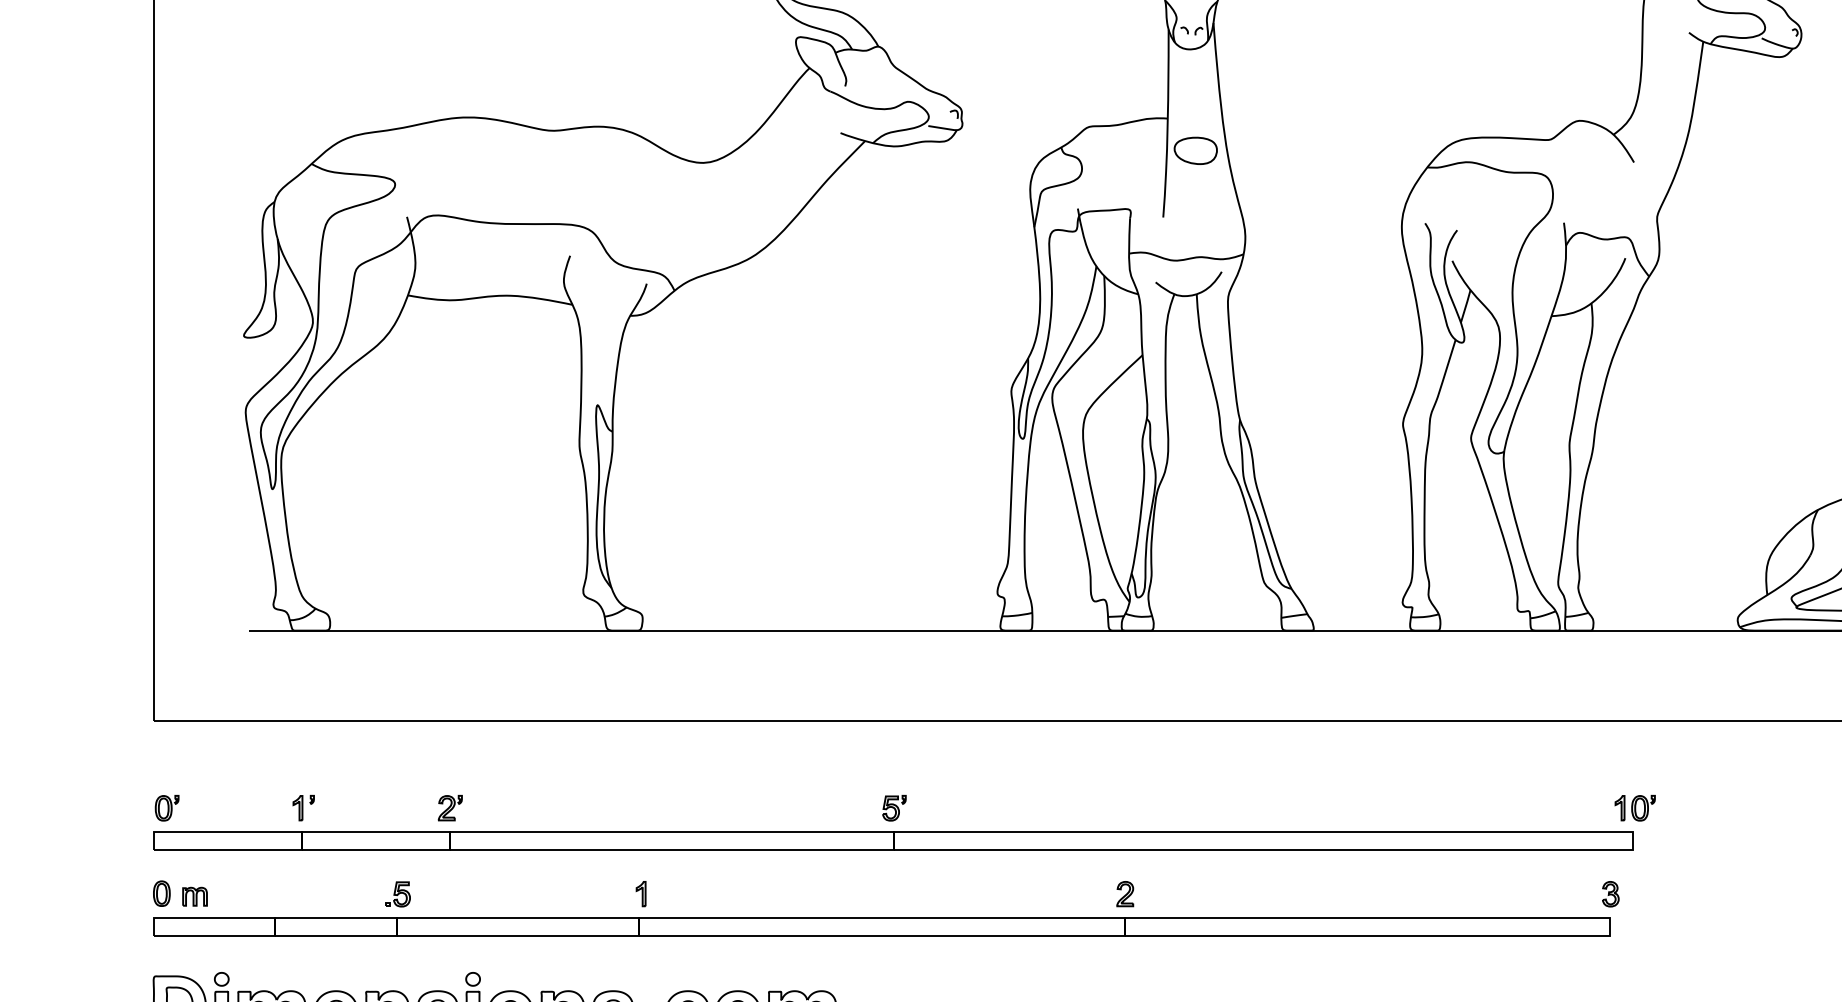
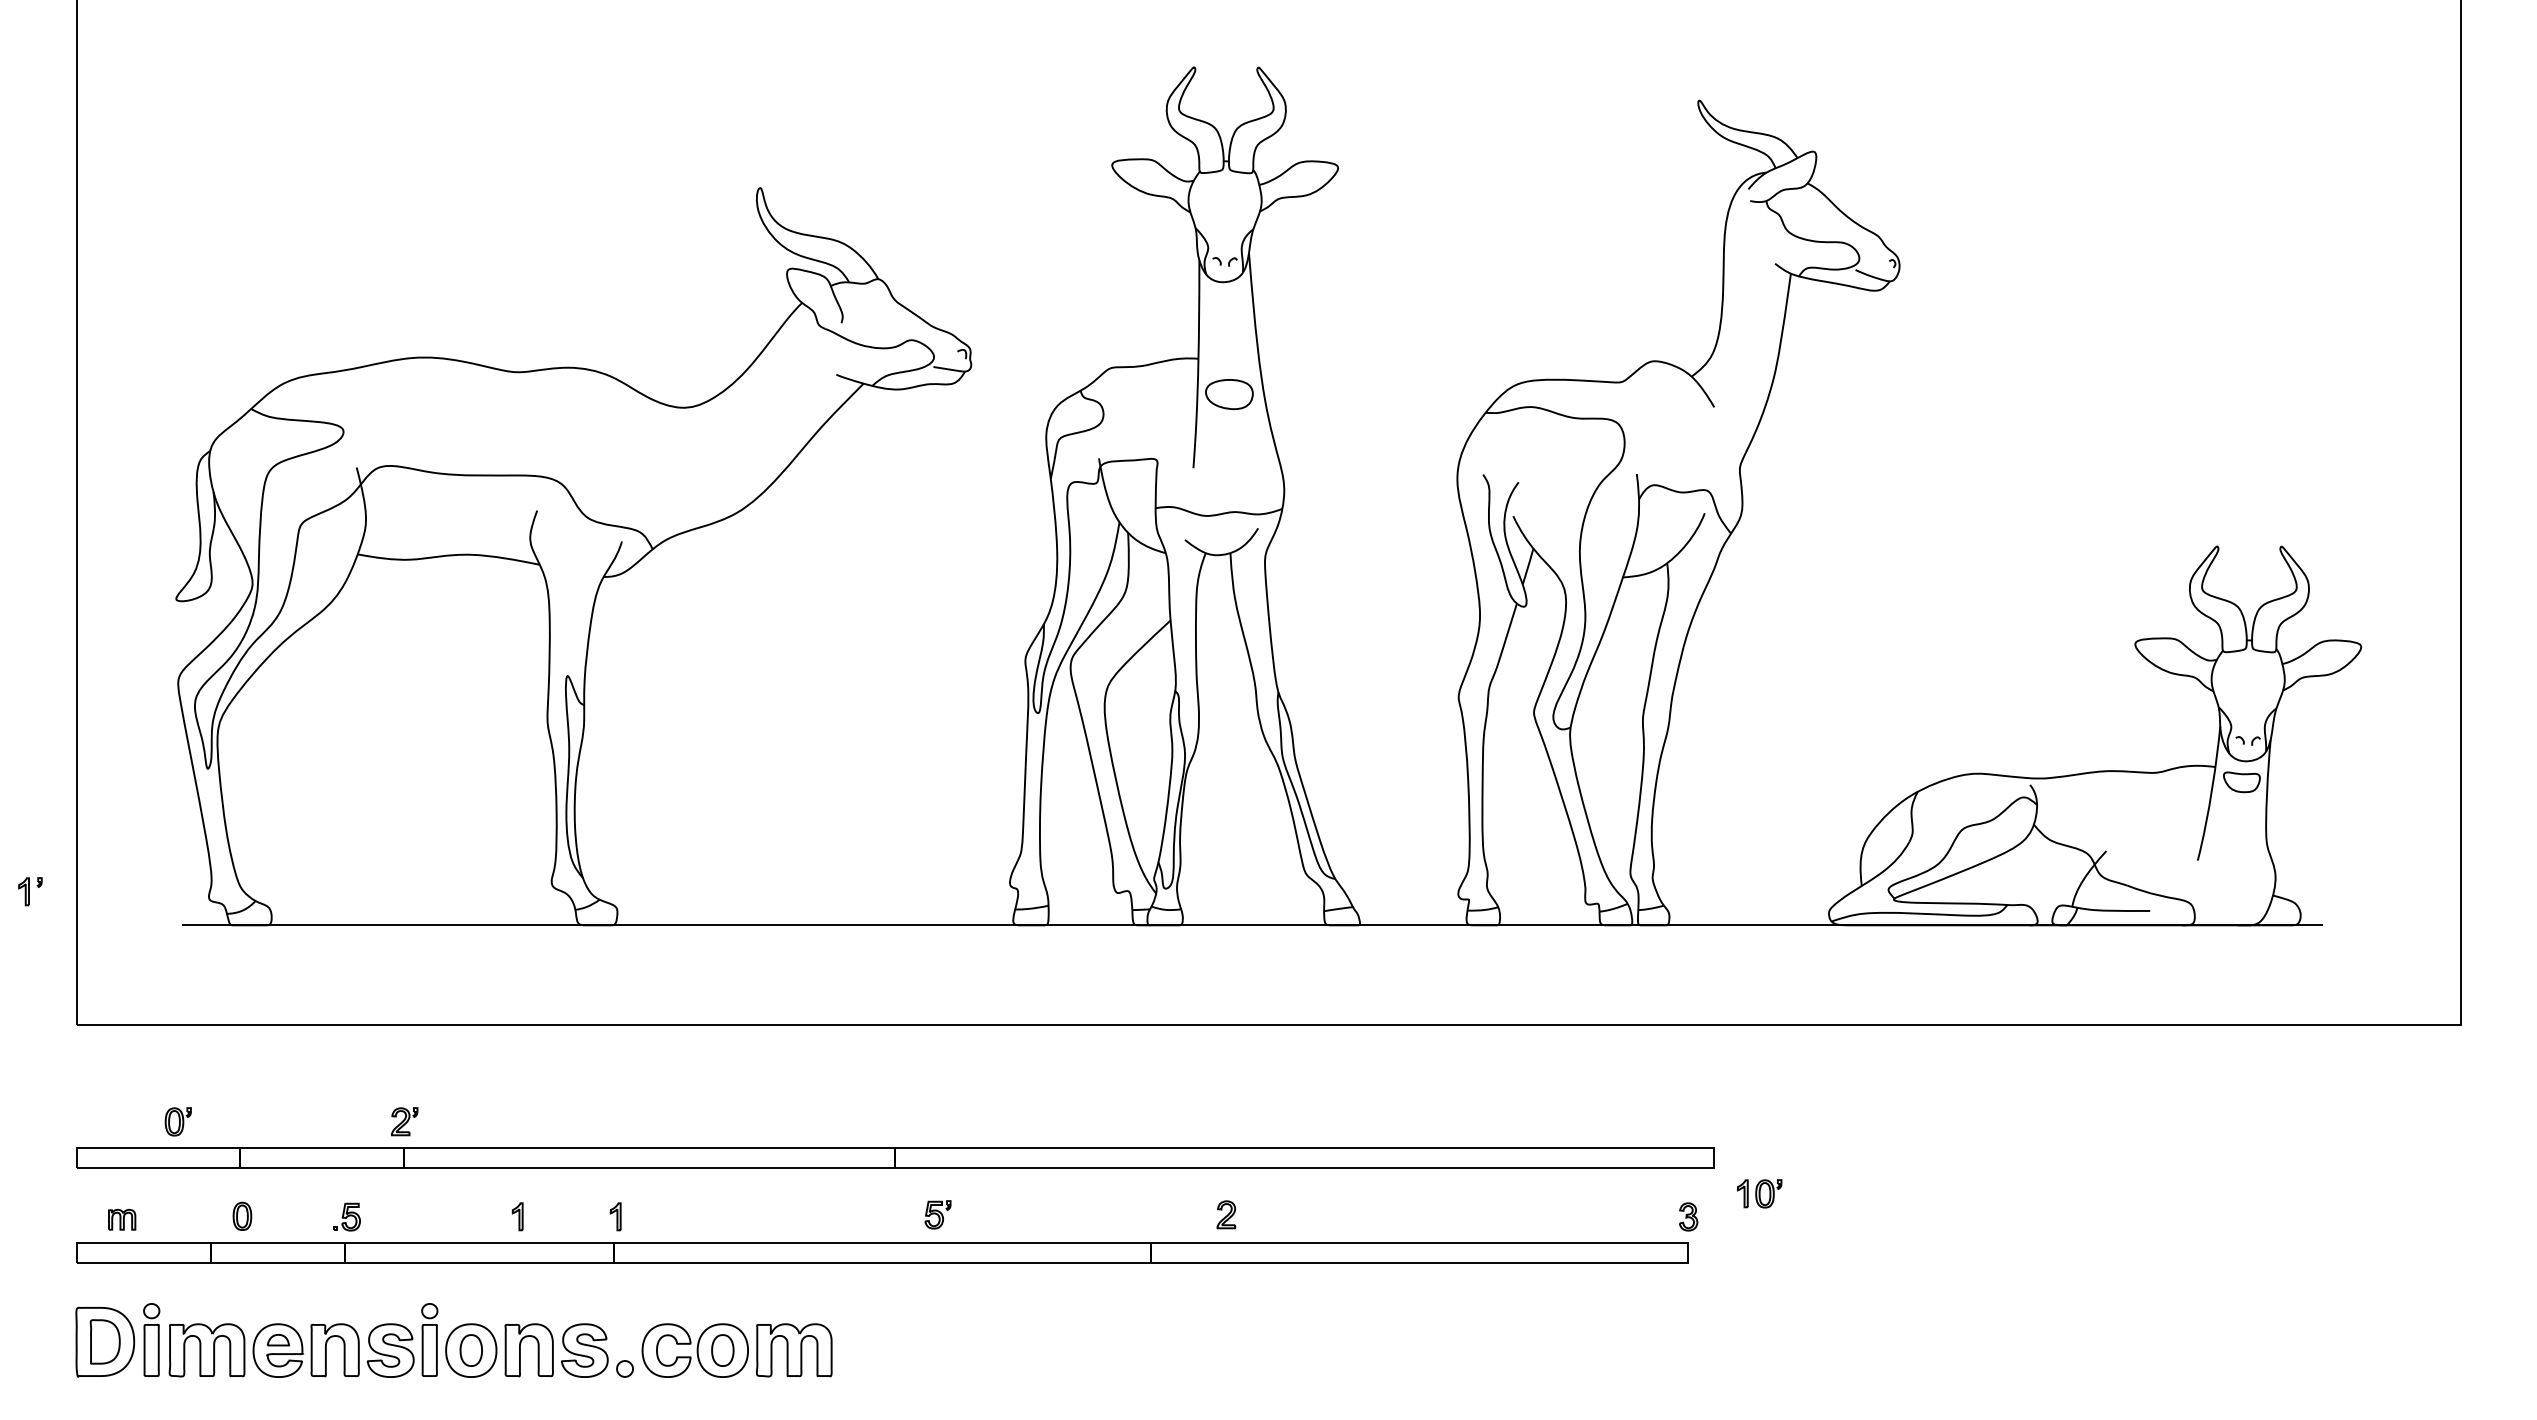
part: (166, 807) -> (177, 1121), moved
part: (303, 807) -> (30, 891), moved
part: (893, 807) -> (937, 1214), moved
part: (1635, 807) -> (1759, 1193), moved
part: (161, 892) -> (242, 1215), moved
part: (552, 893) -> (517, 1216), added
part: (1125, 893) -> (1226, 1214), moved

